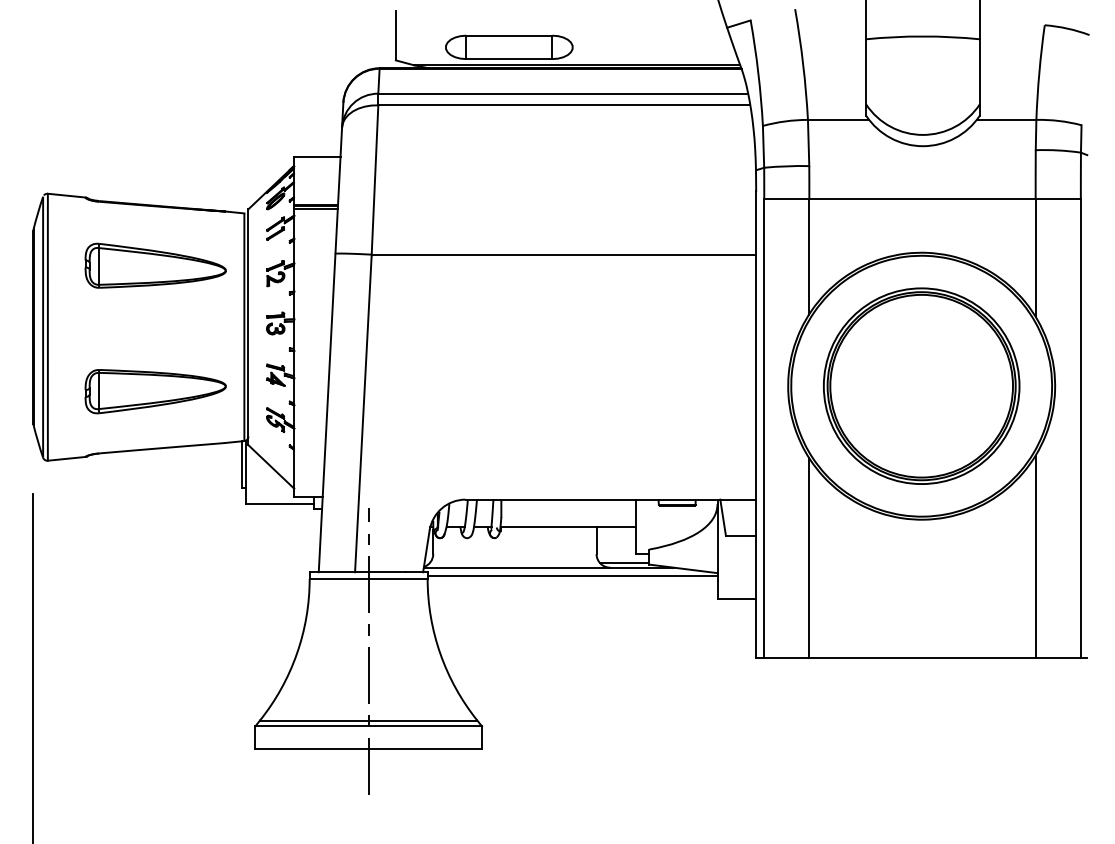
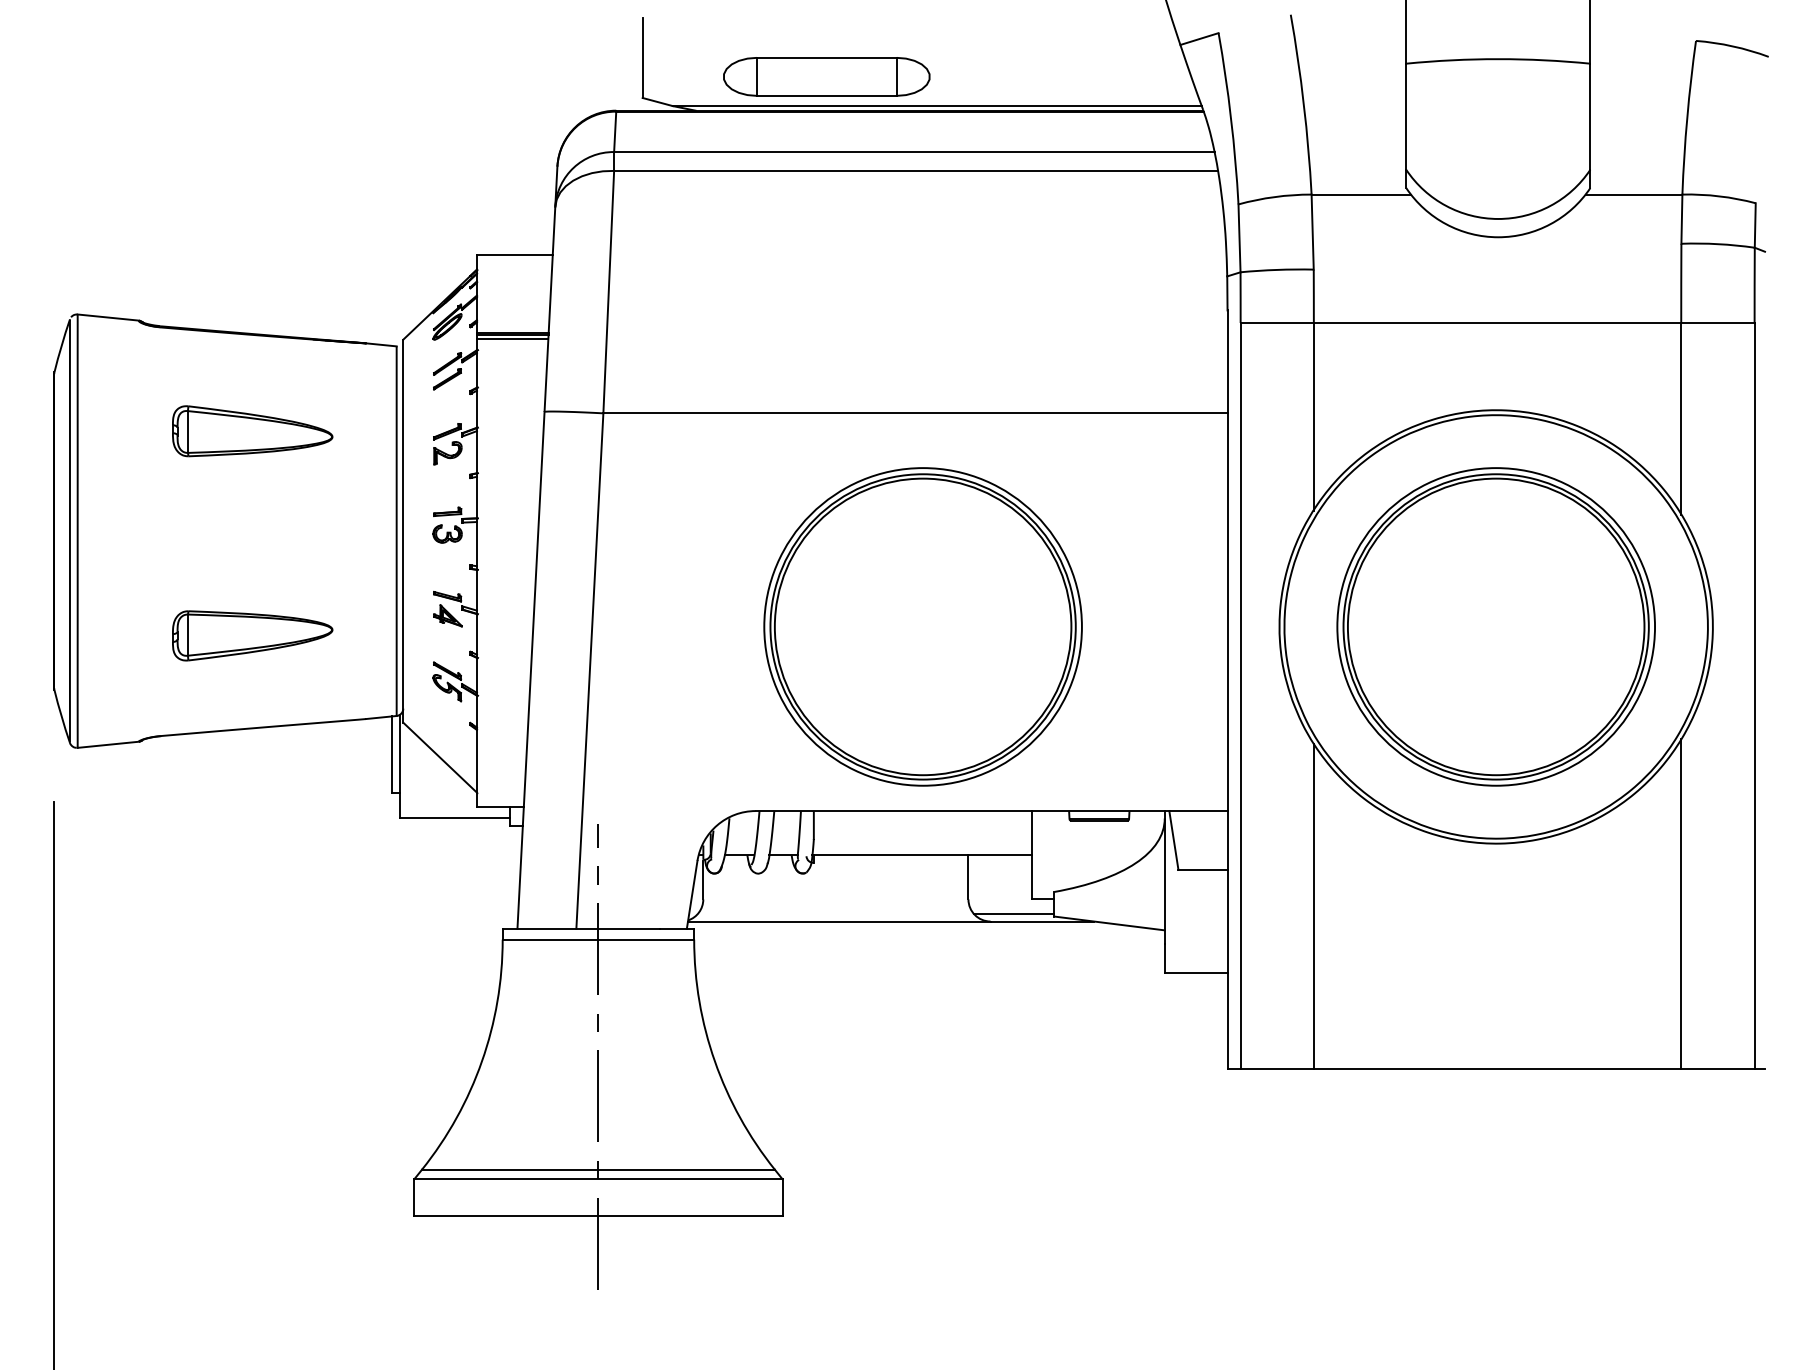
part: (155, 265) -> (252, 430), size x0.7
part: (568, 385) -> (922, 625), added
part: (155, 391) -> (252, 635), size x0.7
line: (572, 575) -> (929, 934), removed

